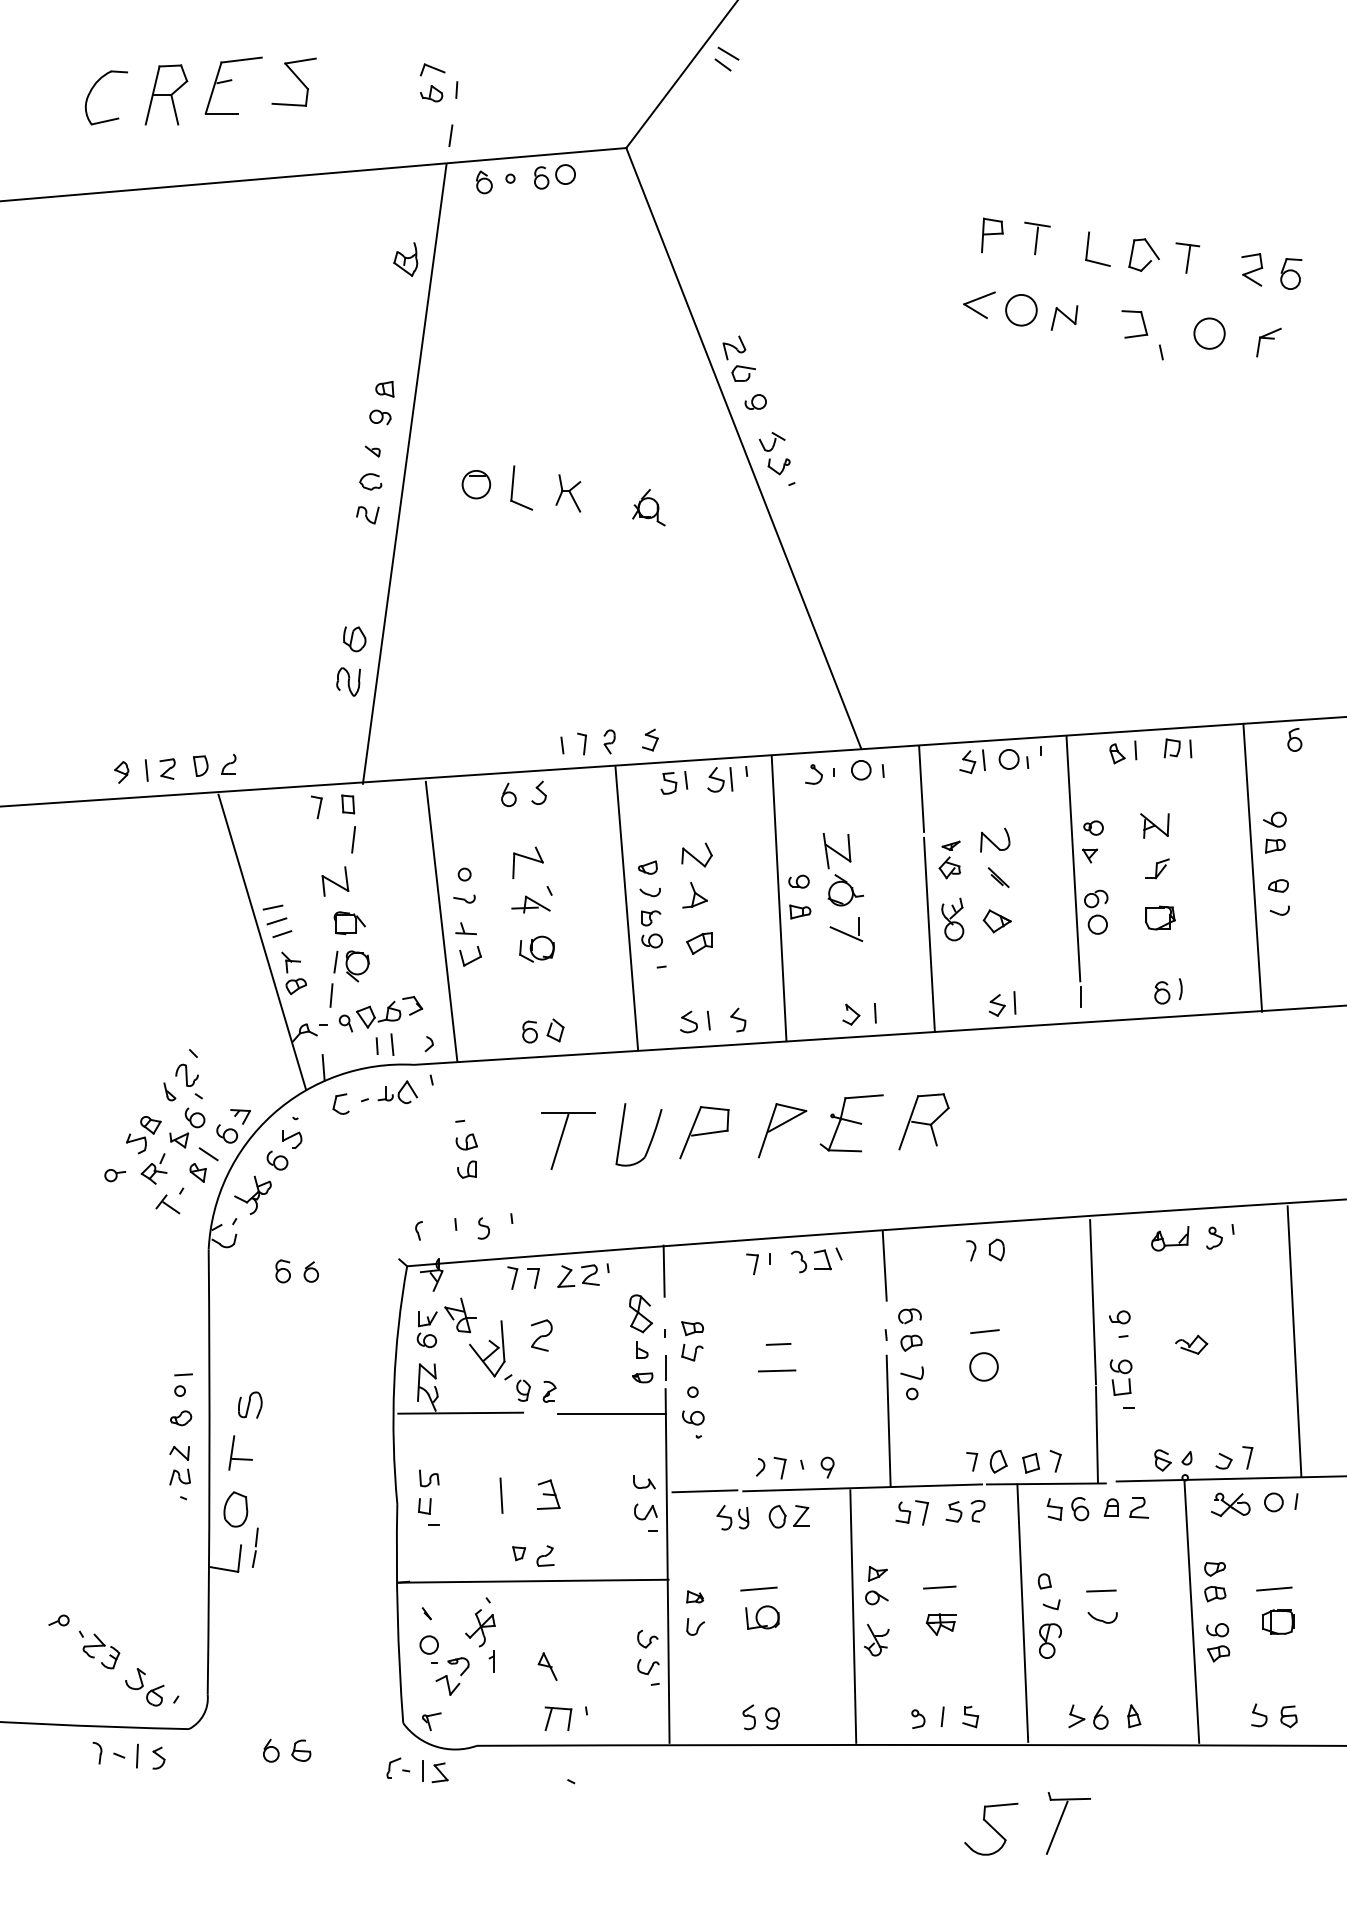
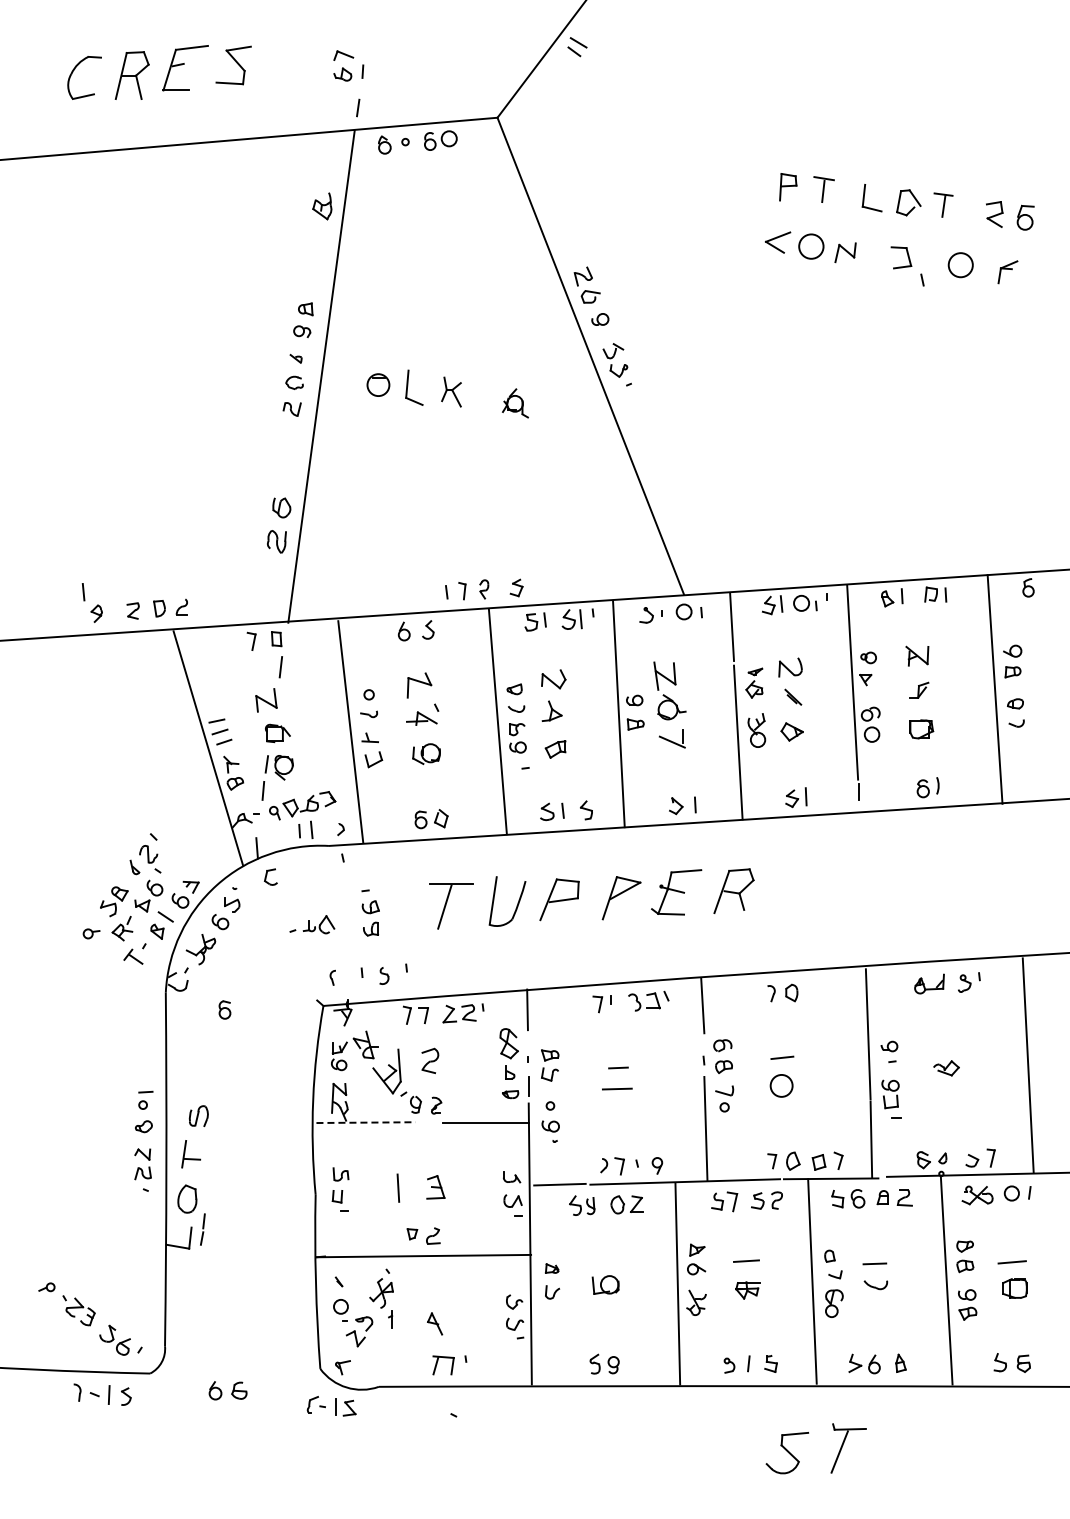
line: (146, 770) -> (83, 592), moved
part: (389, 1091) -> (312, 924), moved
part: (311, 1272) -> (247, 1010), removed
line: (461, 1413) -> (366, 1122), solid -> dashed
line: (758, 1589) -> (602, 1262), removed

